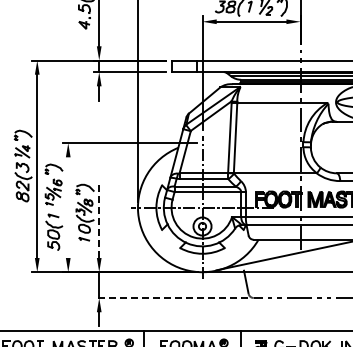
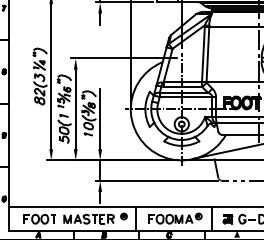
line: (68, 207) -> (75, 109), added
line: (99, 220) -> (100, 119), dashed -> solid
line: (170, 298) -> (156, 181), dashed -> solid

